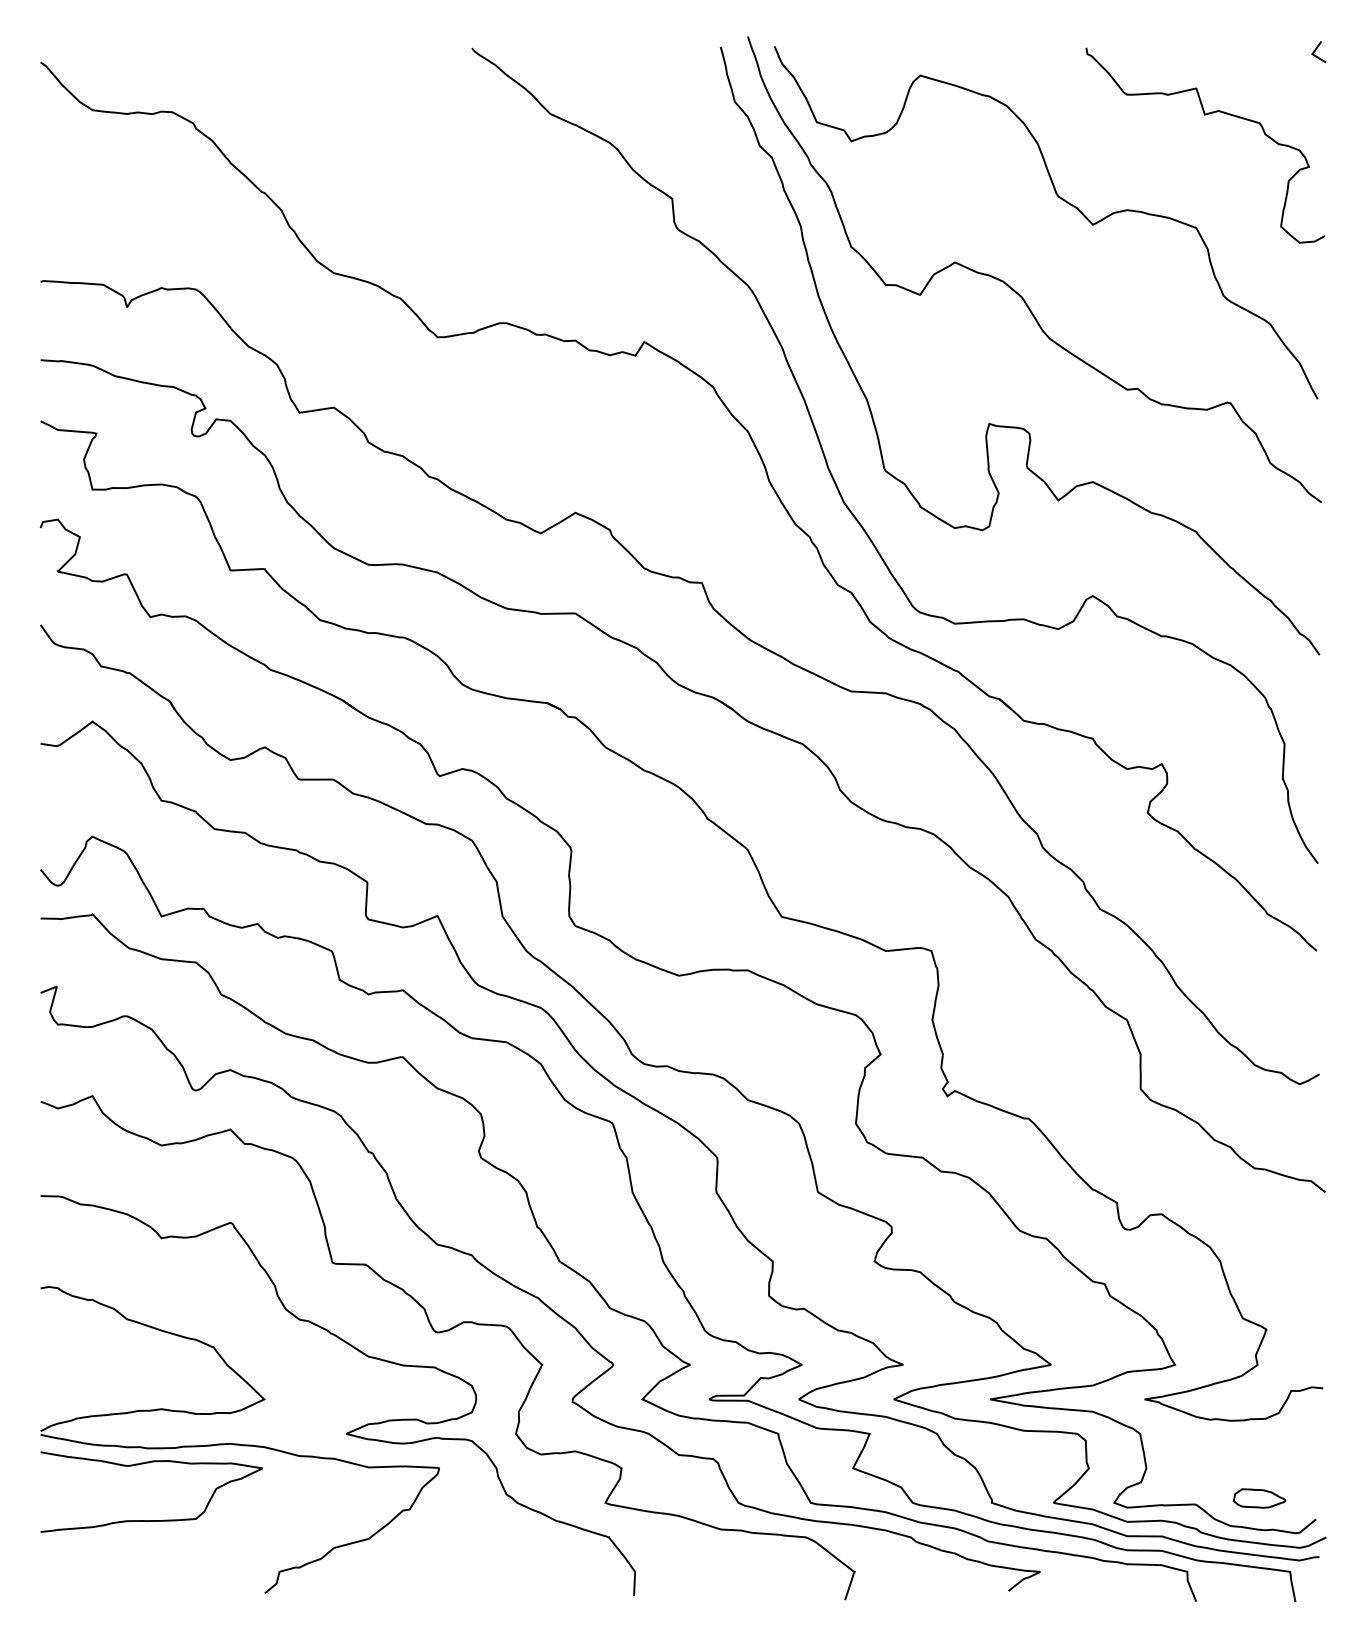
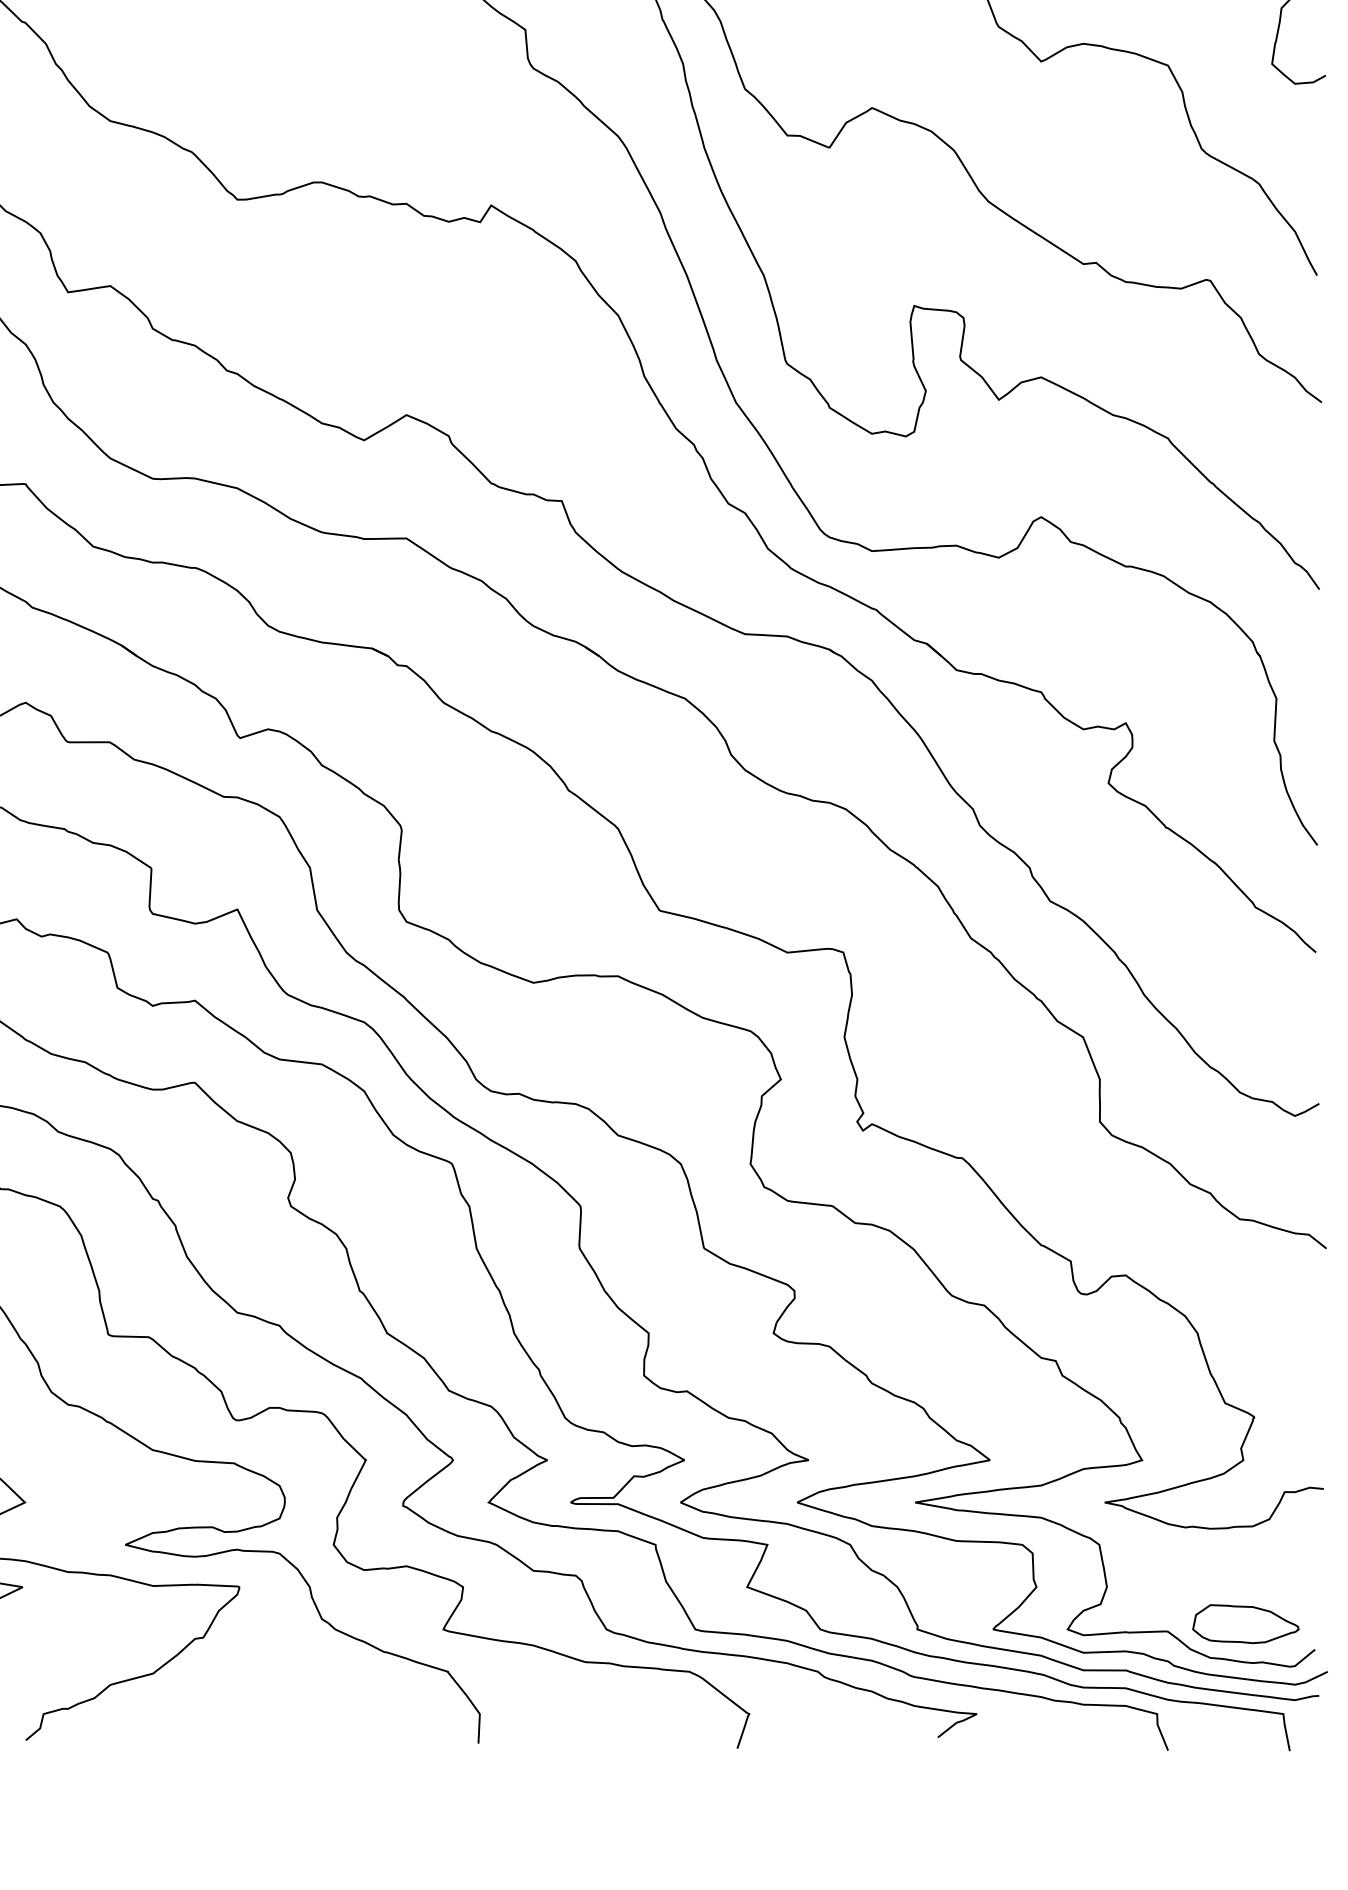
part: (1259, 1498) -> (1245, 1624), size x1.67

